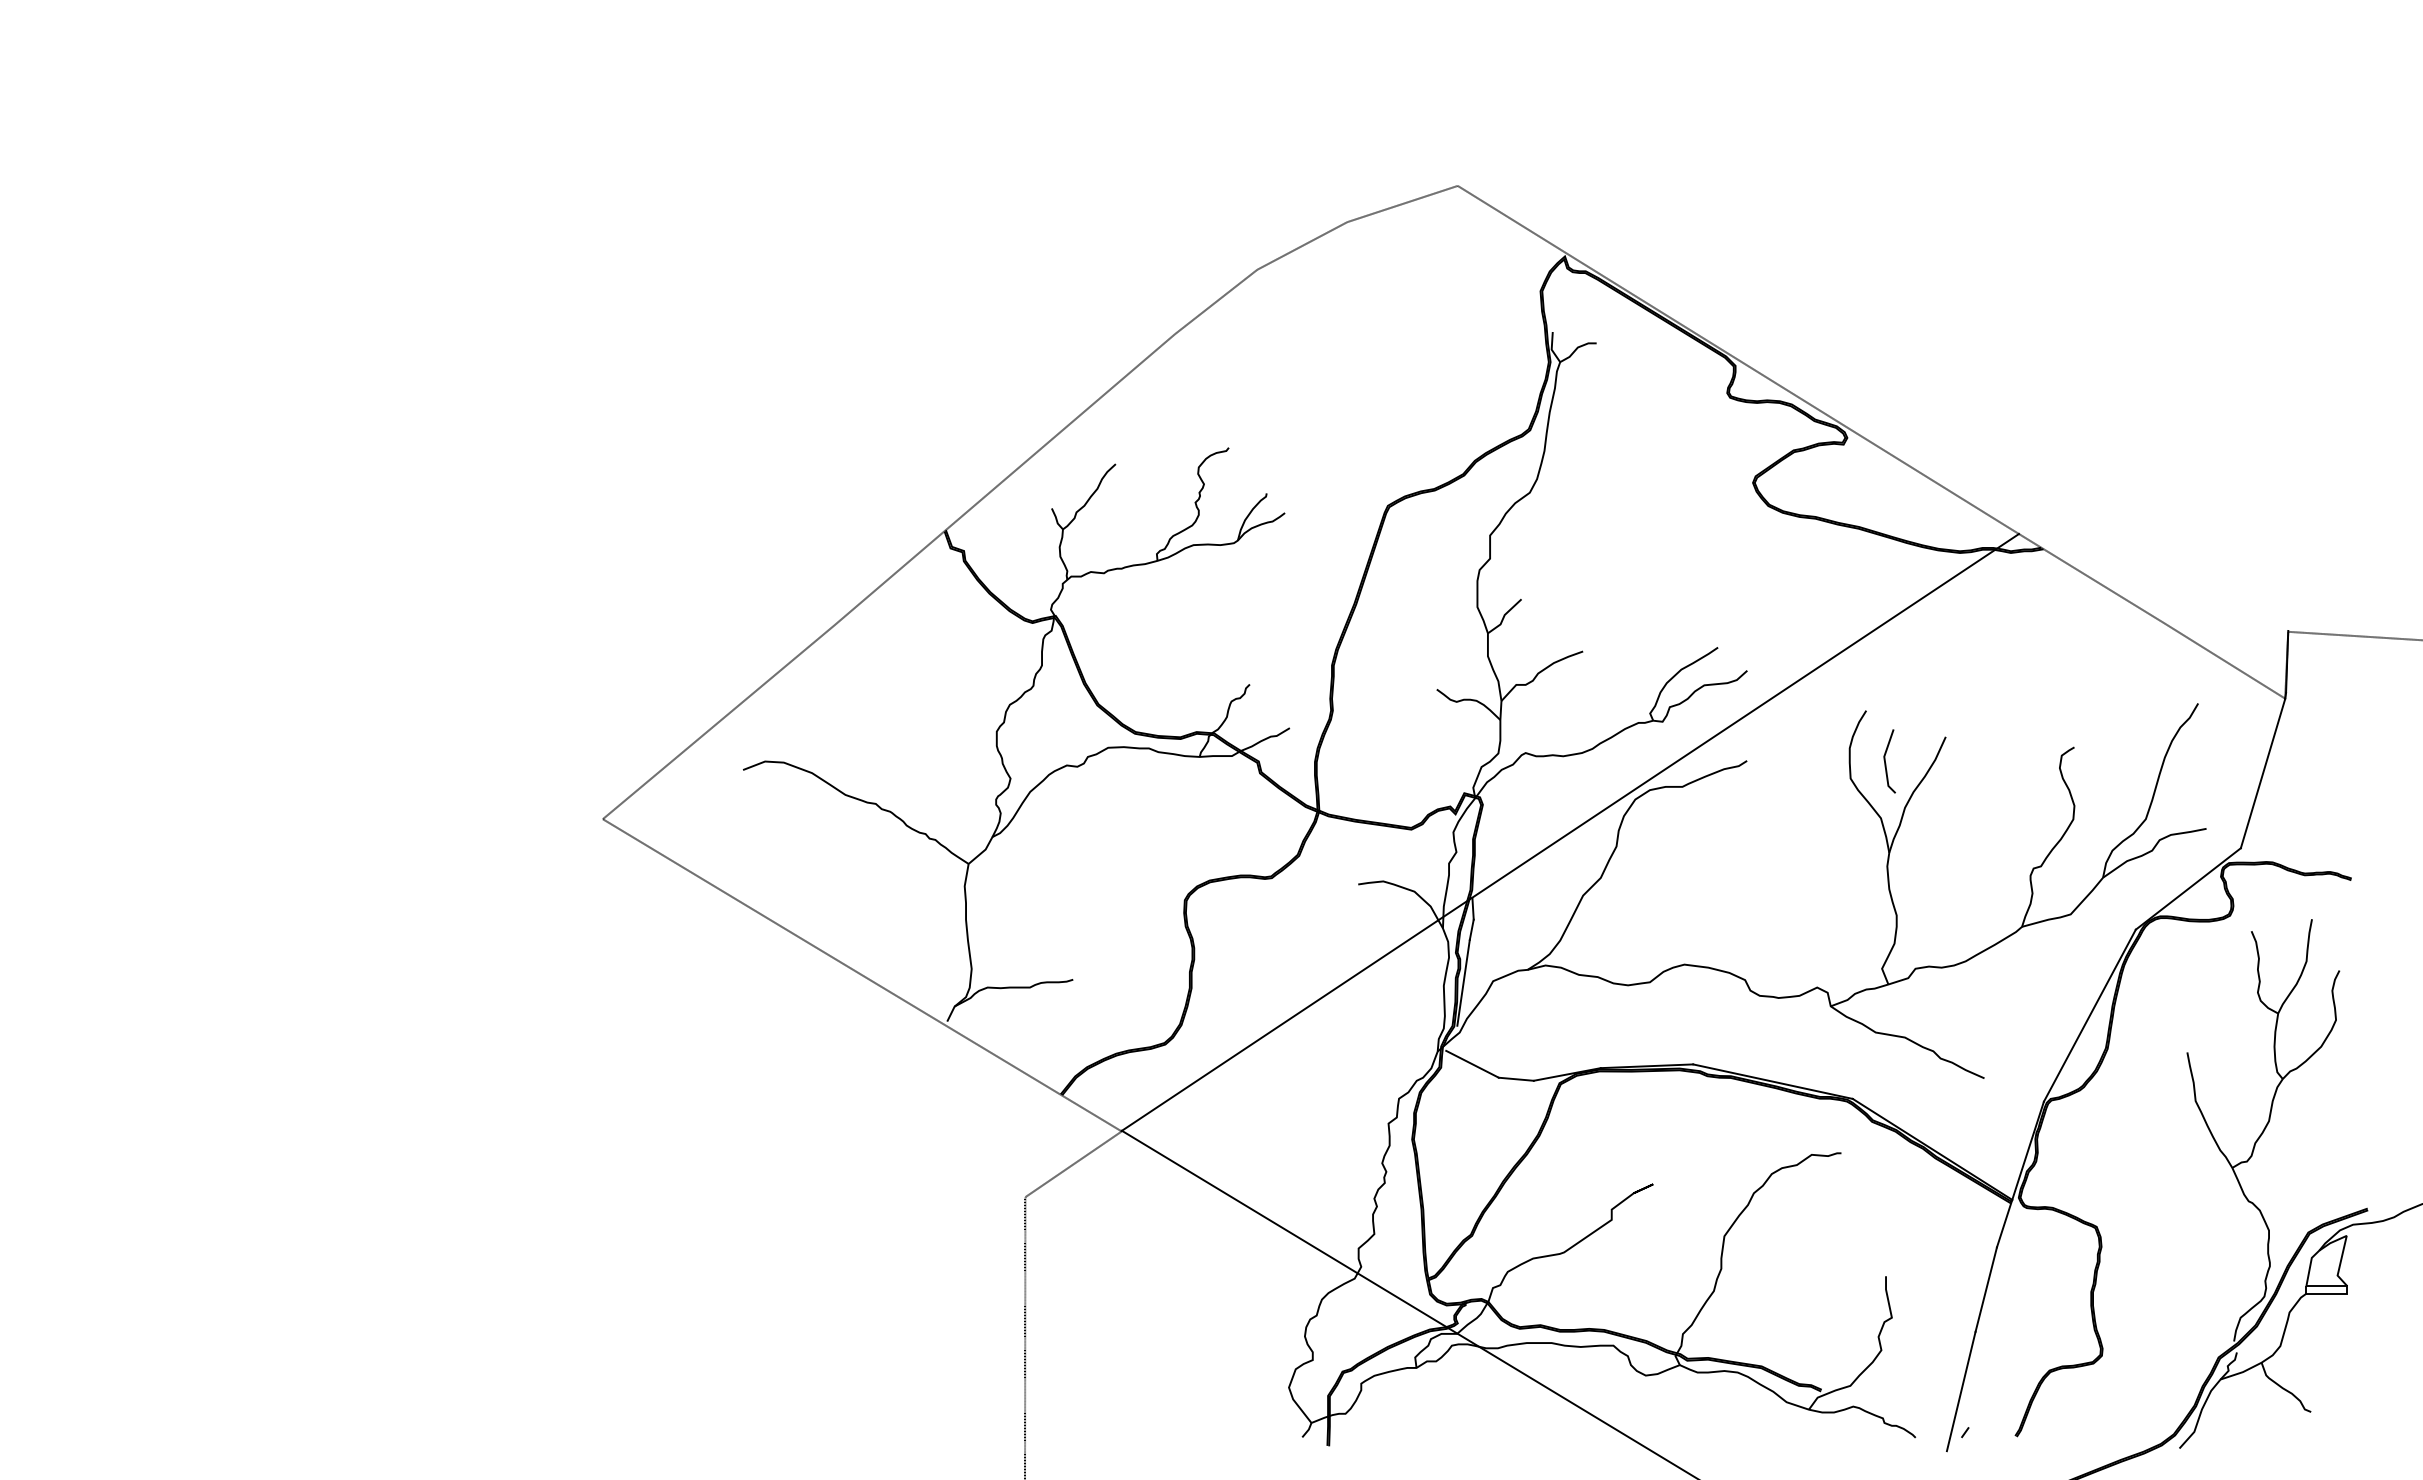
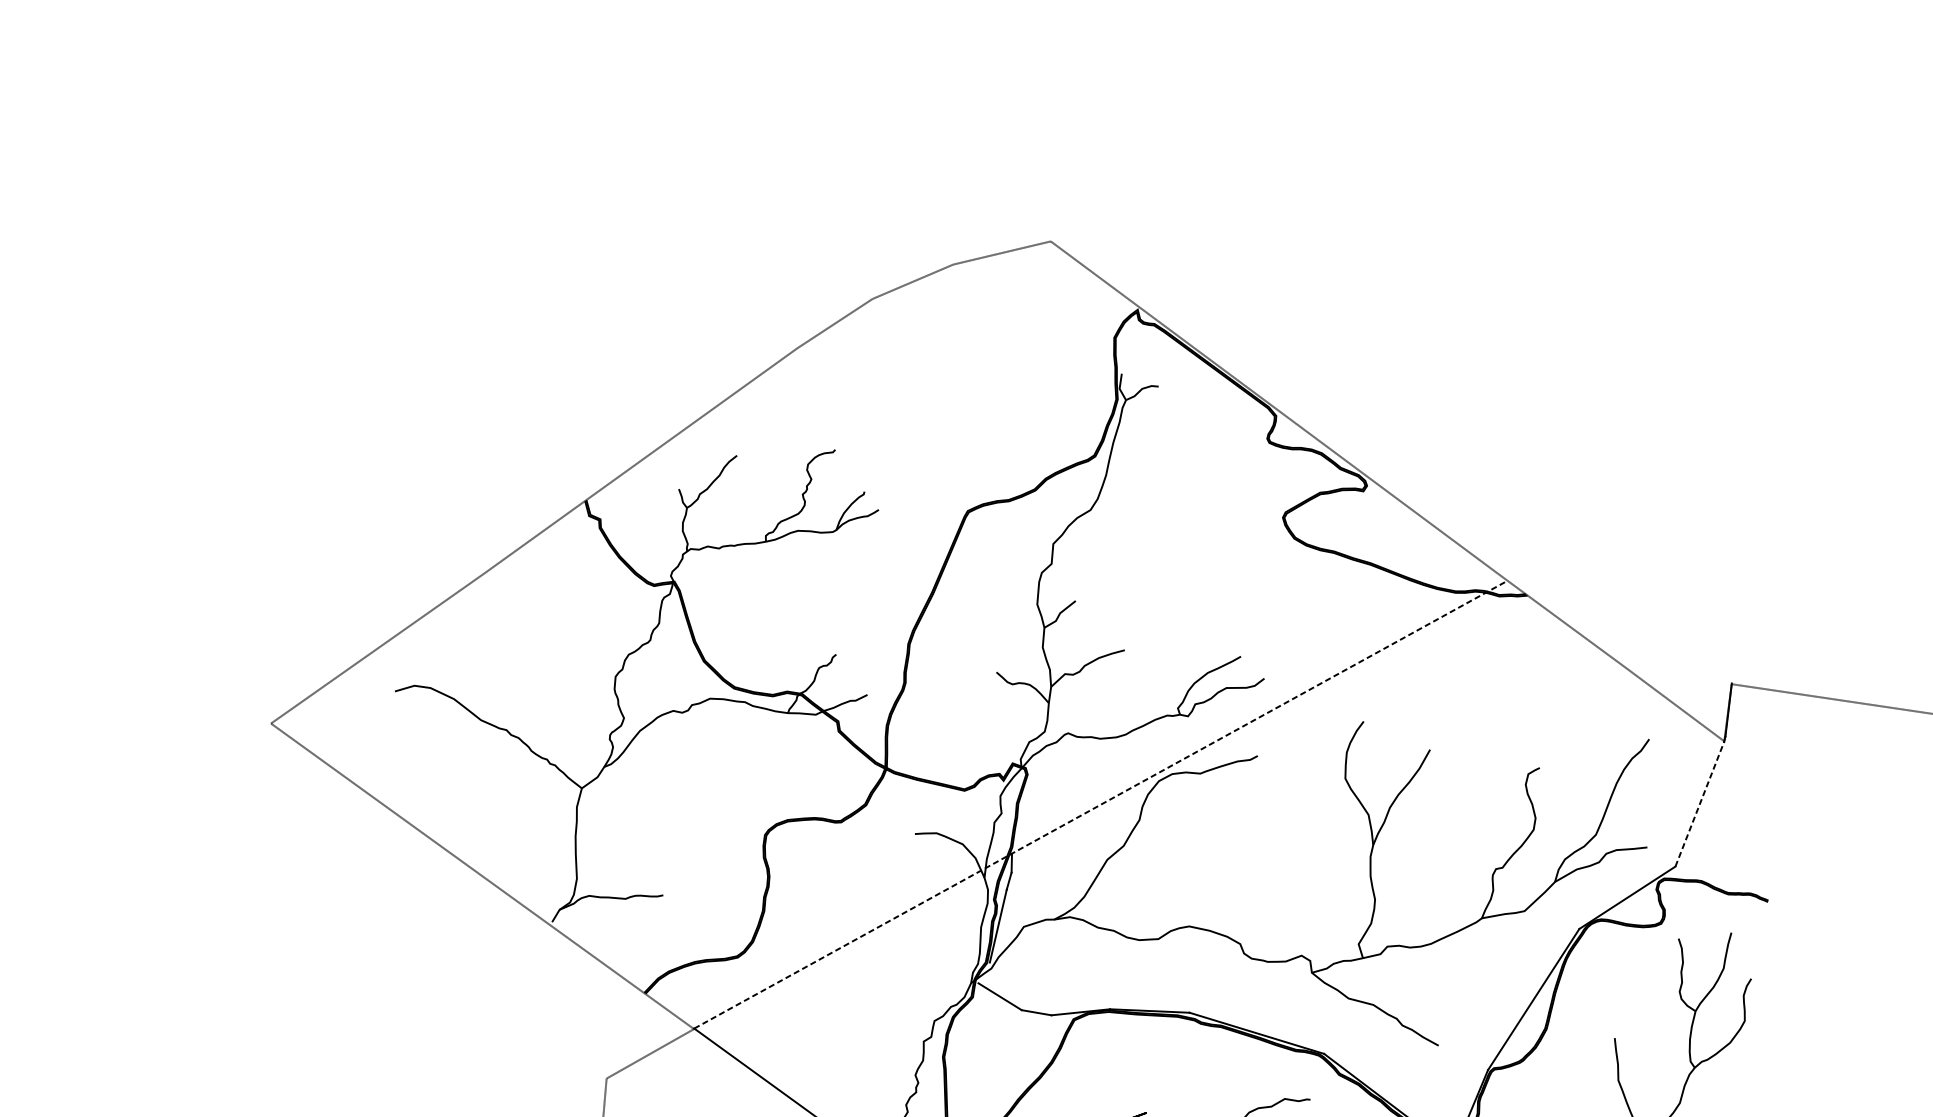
line: (1886, 763) -> (1377, 768), removed
line: (2263, 773) -> (1700, 804), solid -> dashed
line: (1570, 832) -> (1100, 804), solid -> dashed

